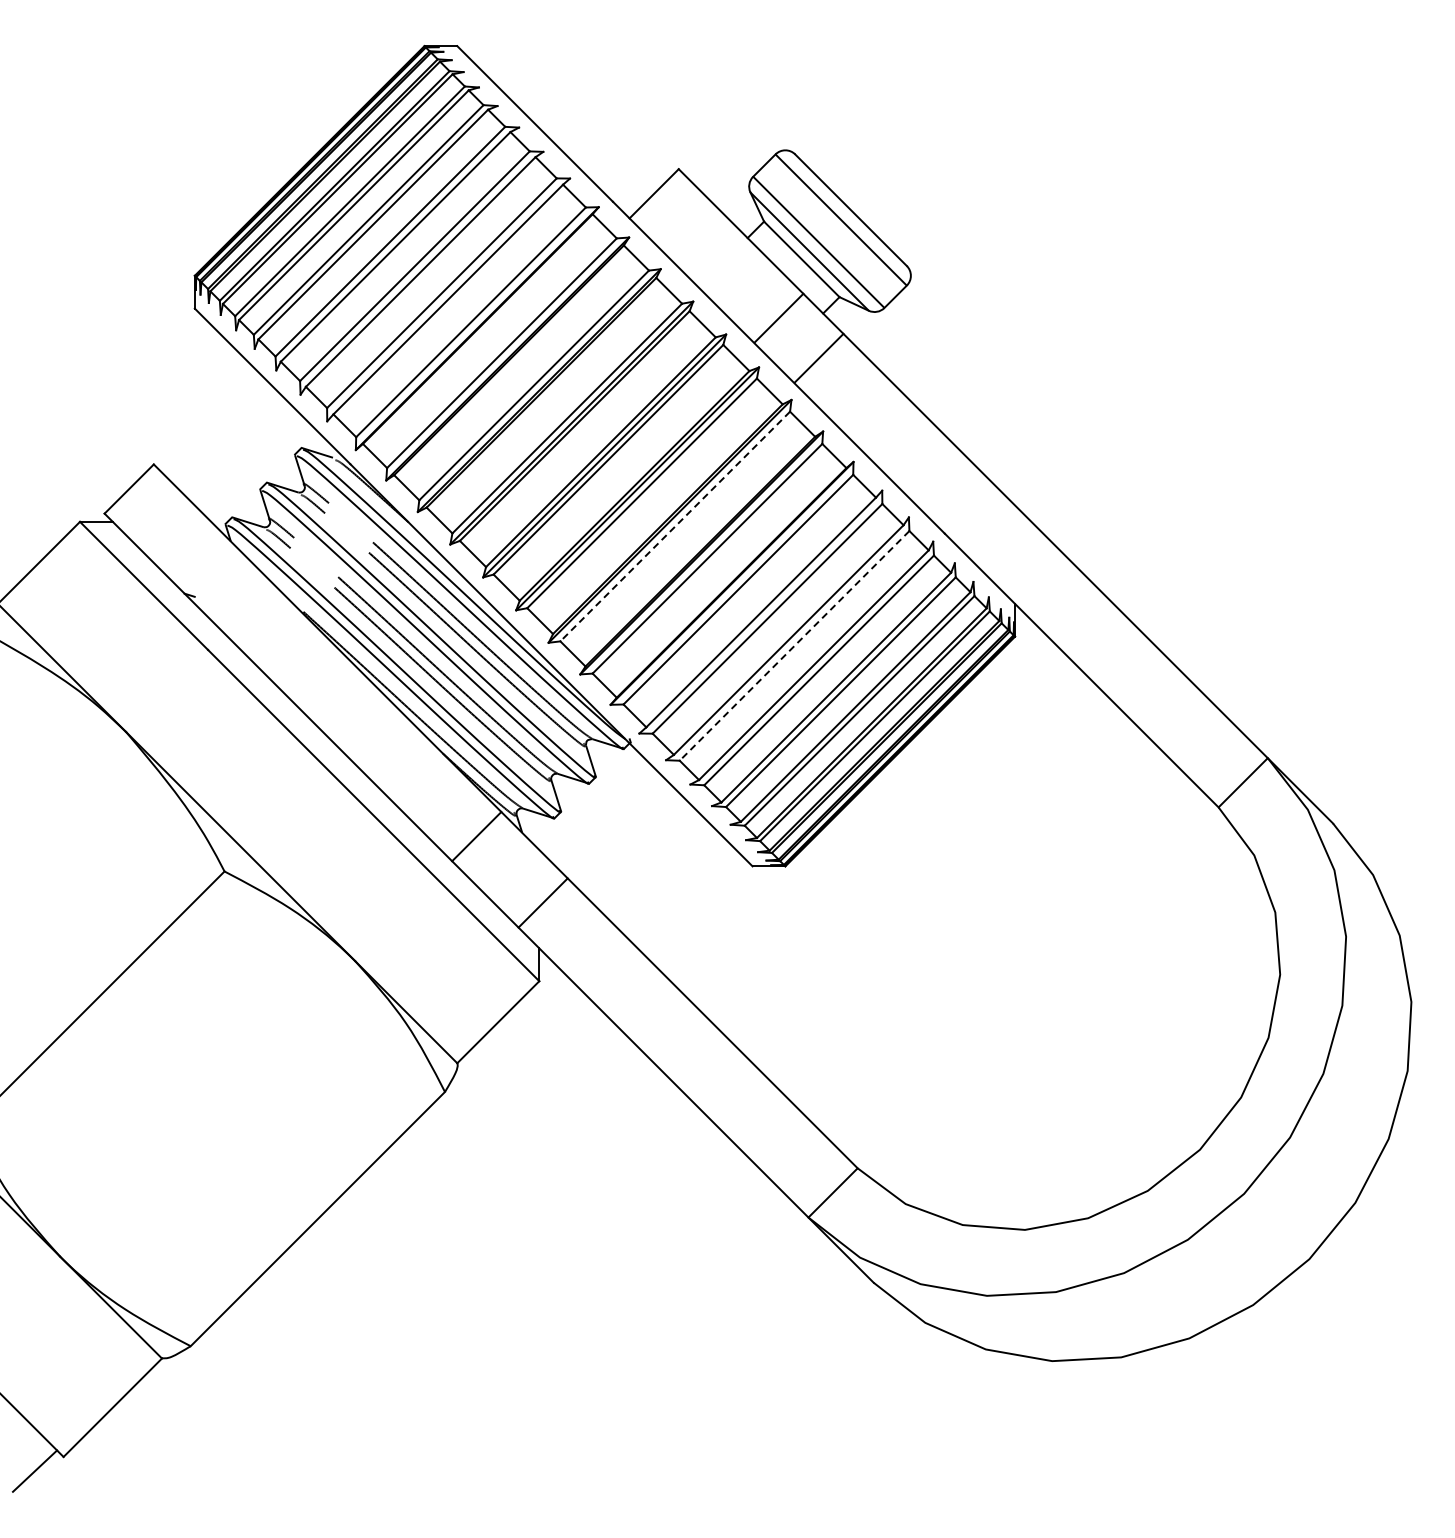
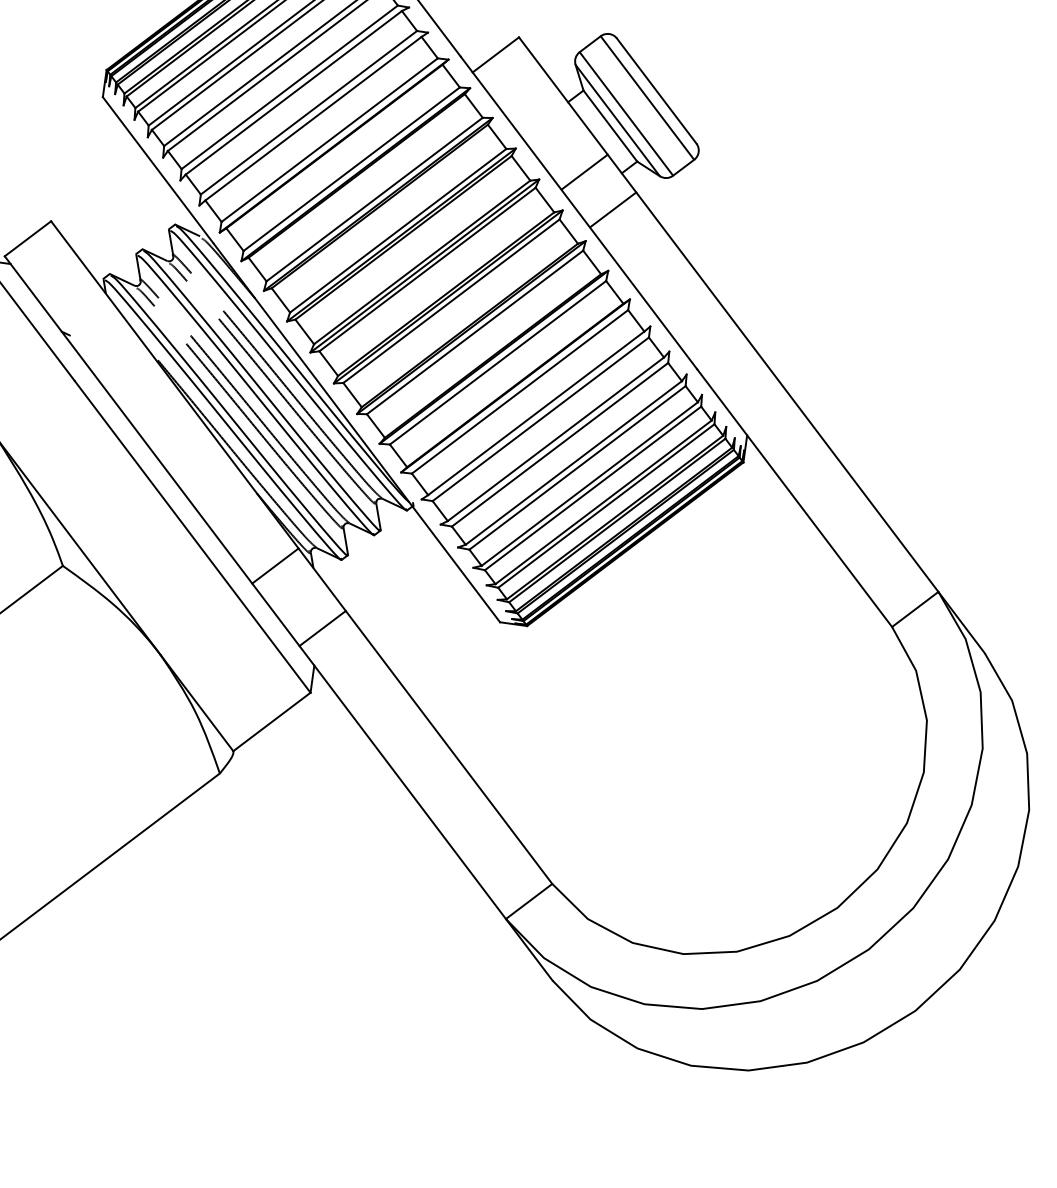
line: (674, 526) -> (474, 332), dashed -> solid
line: (794, 646) -> (559, 445), dashed -> solid

